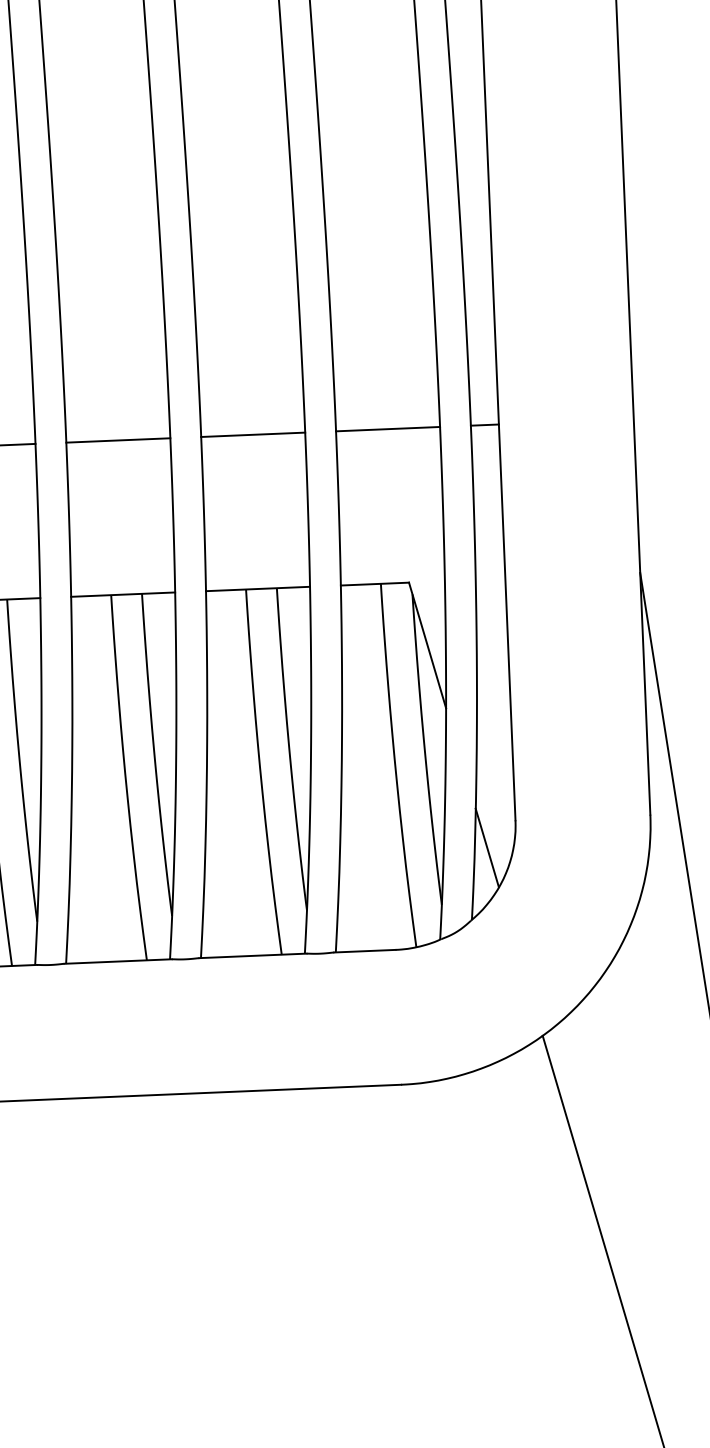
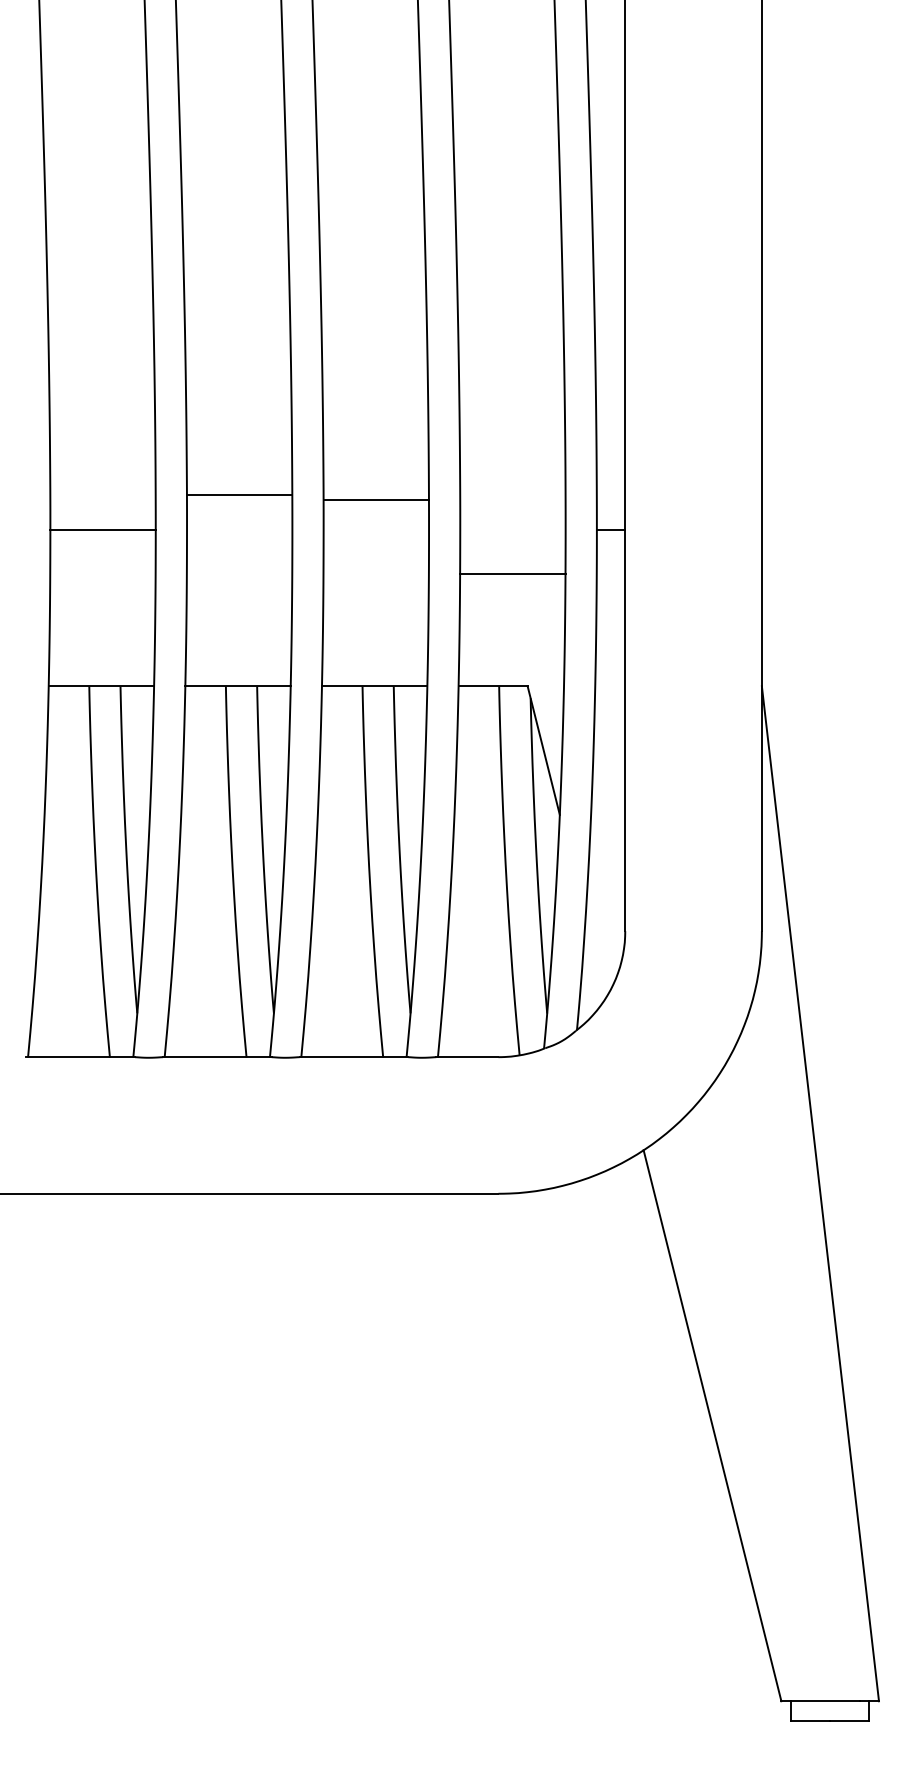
line: (387, 429) -> (512, 574), moved
line: (253, 435) -> (376, 500), moved
line: (118, 440) -> (239, 495), moved
line: (487, 847) -> (595, 957), removed

